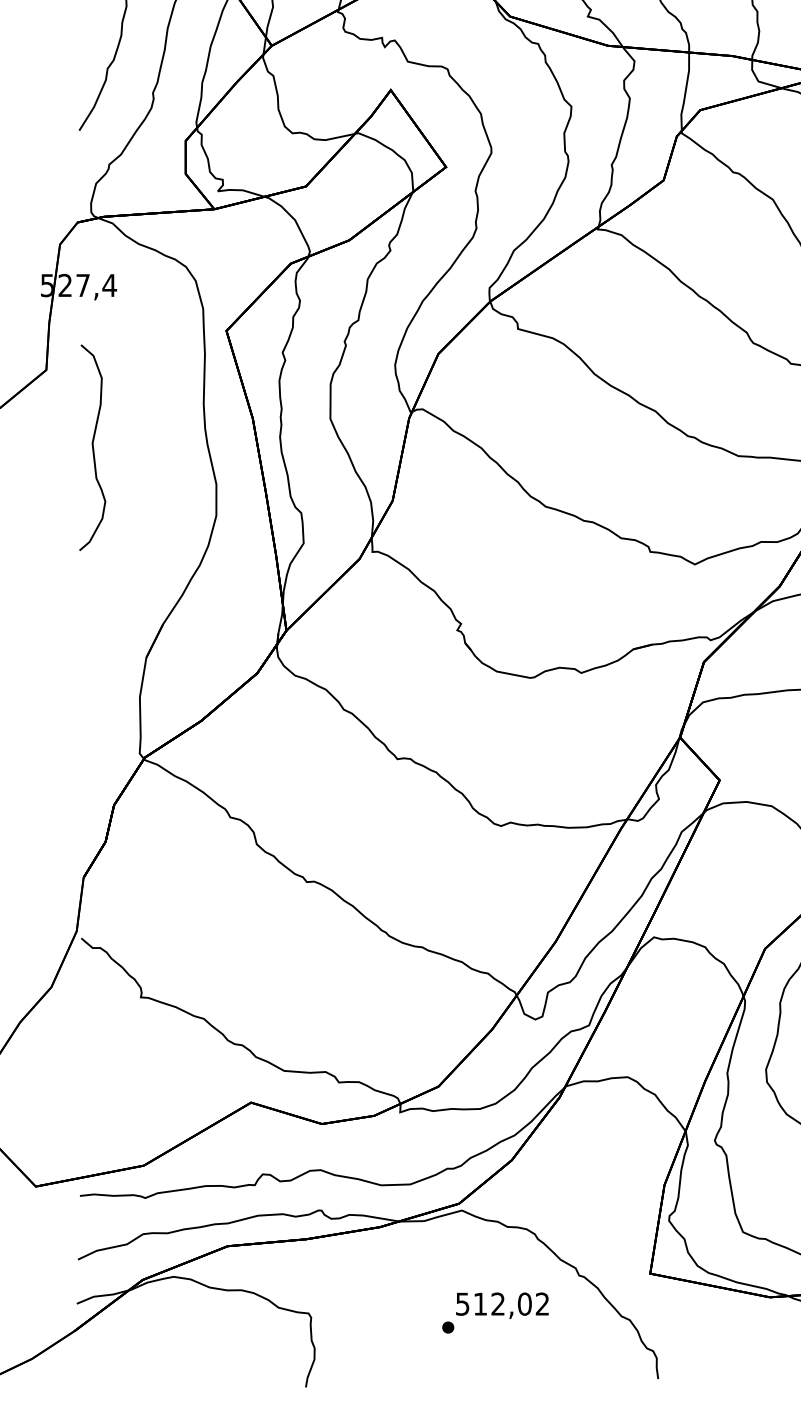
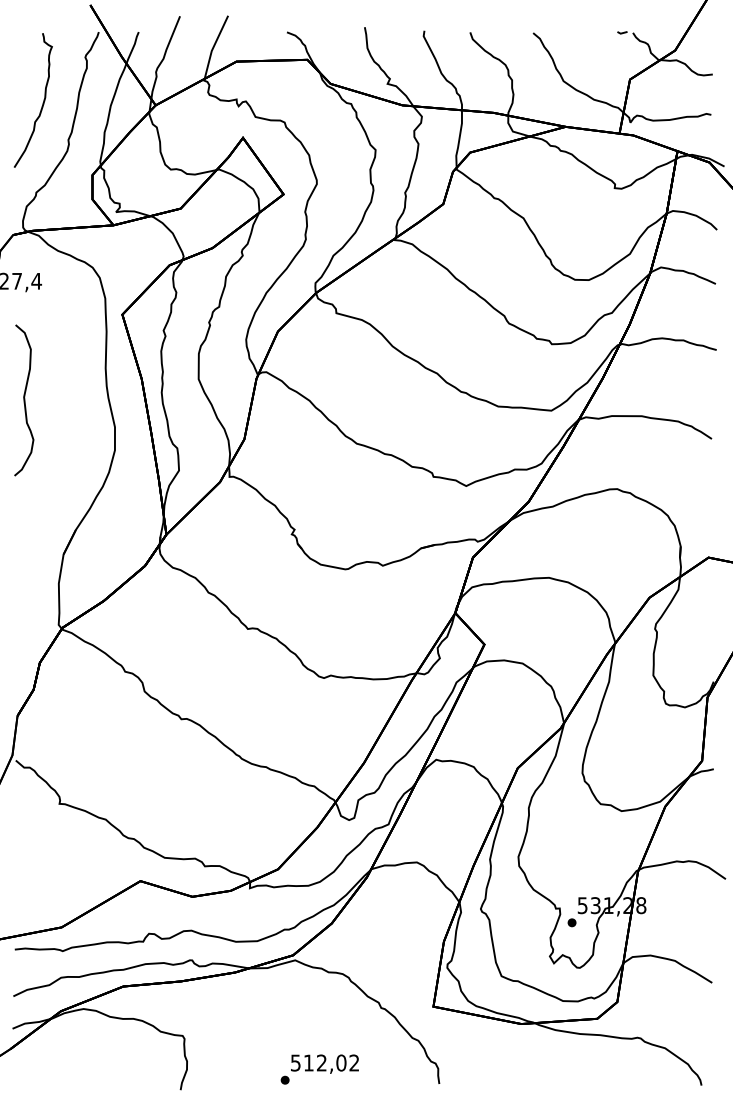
text: (495, 1312) -> (319, 1069), moved

